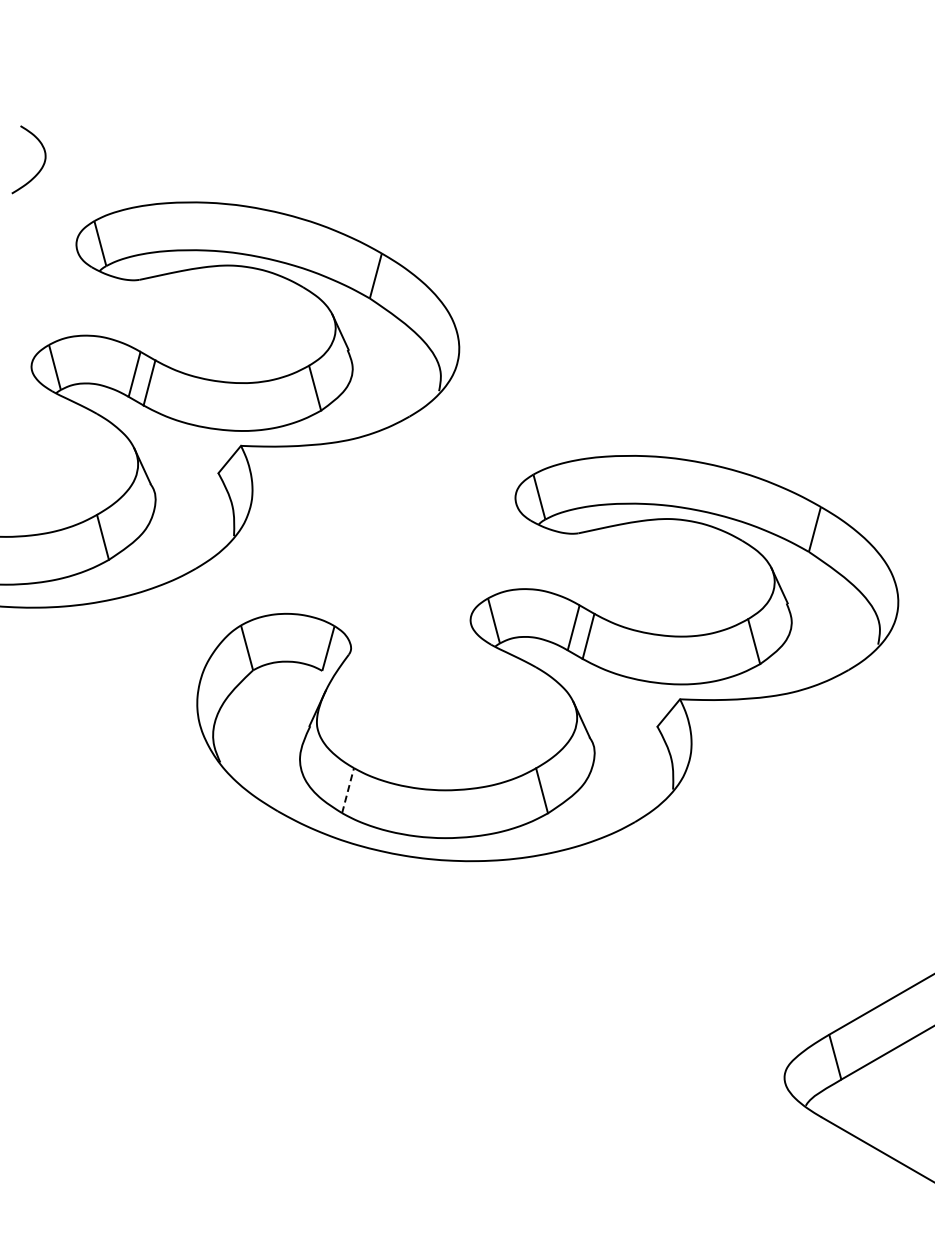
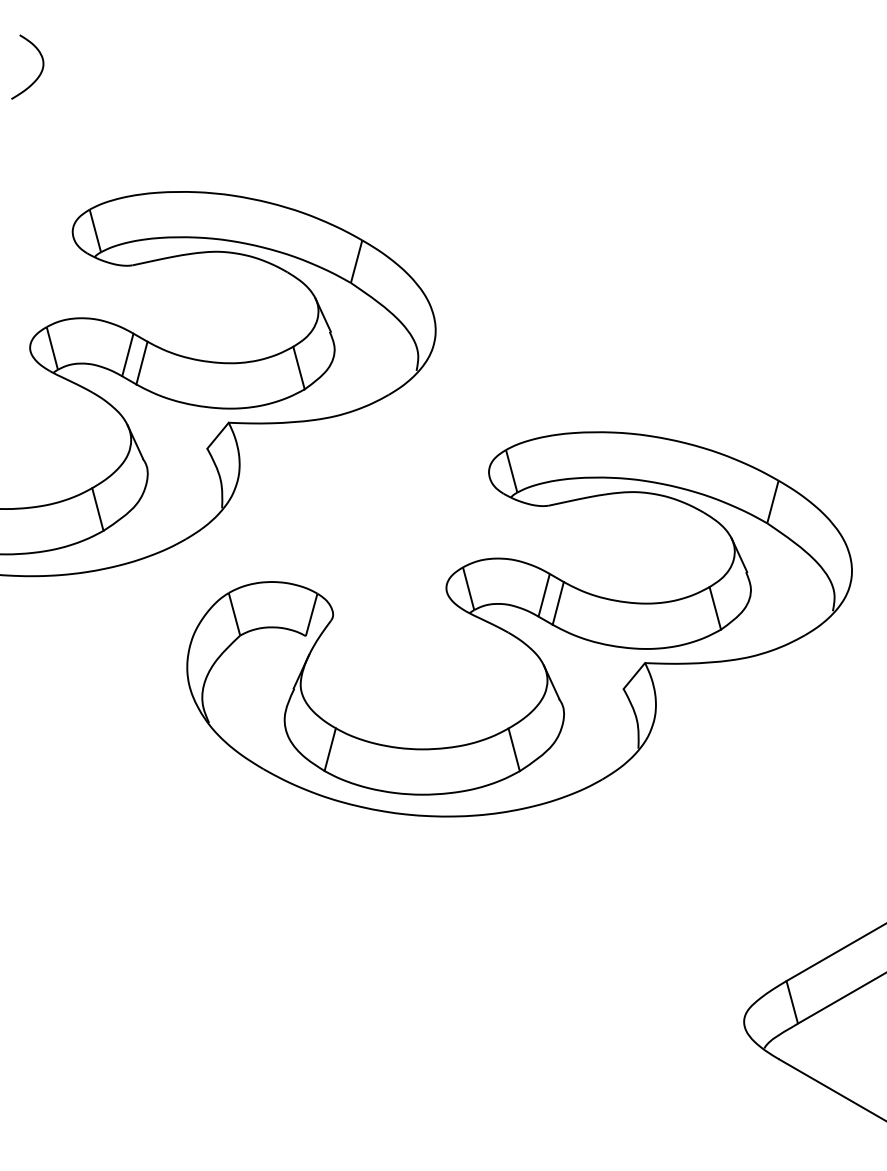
curve: (41, 166) -> (39, 73), moved
line: (348, 790) -> (330, 749), dashed -> solid

